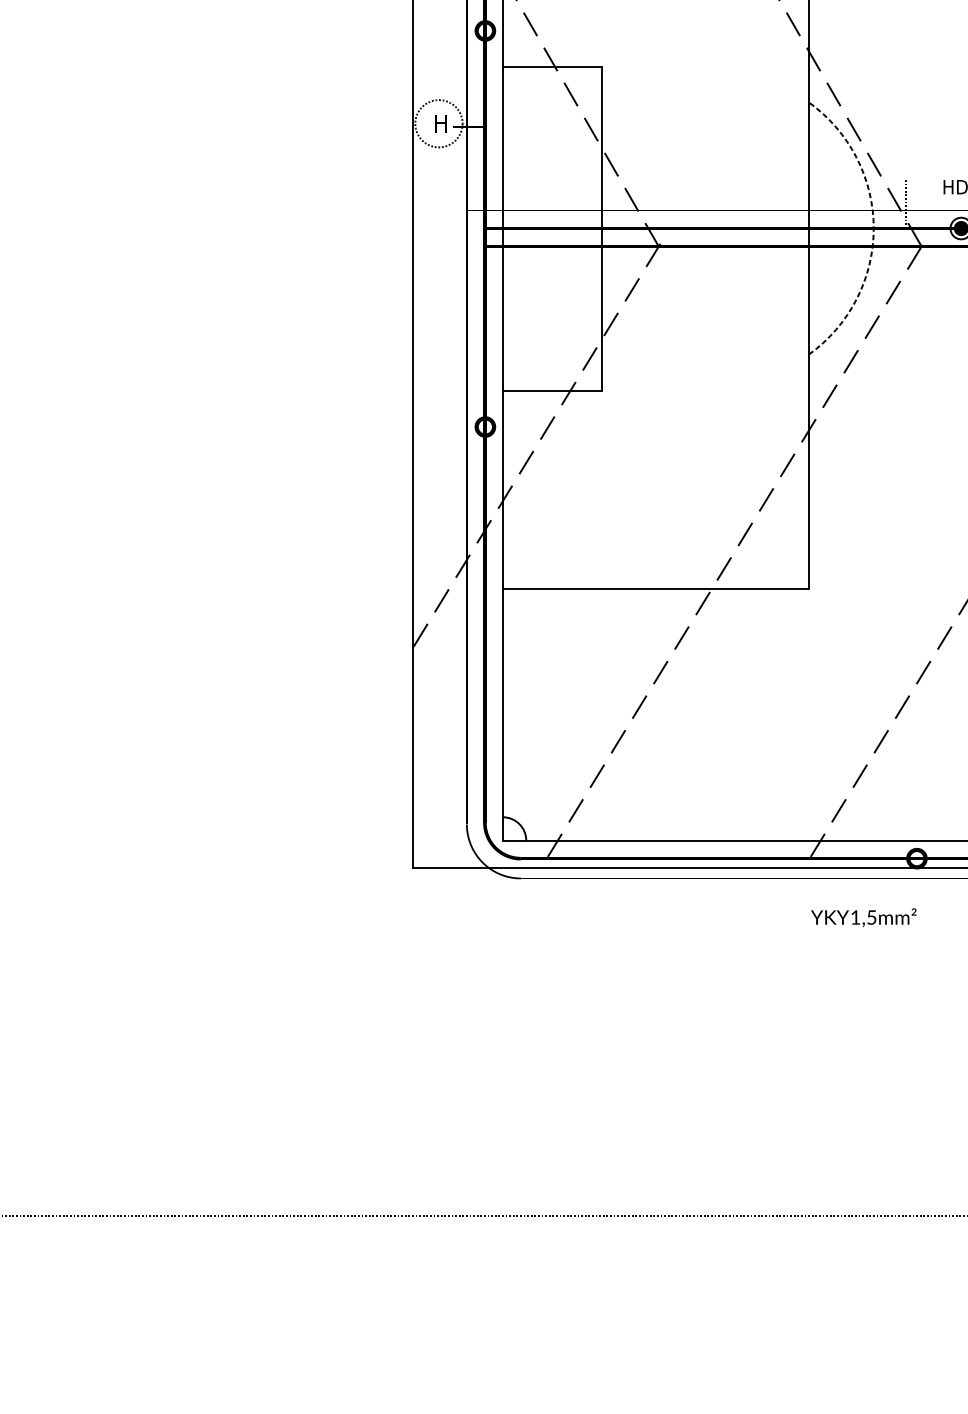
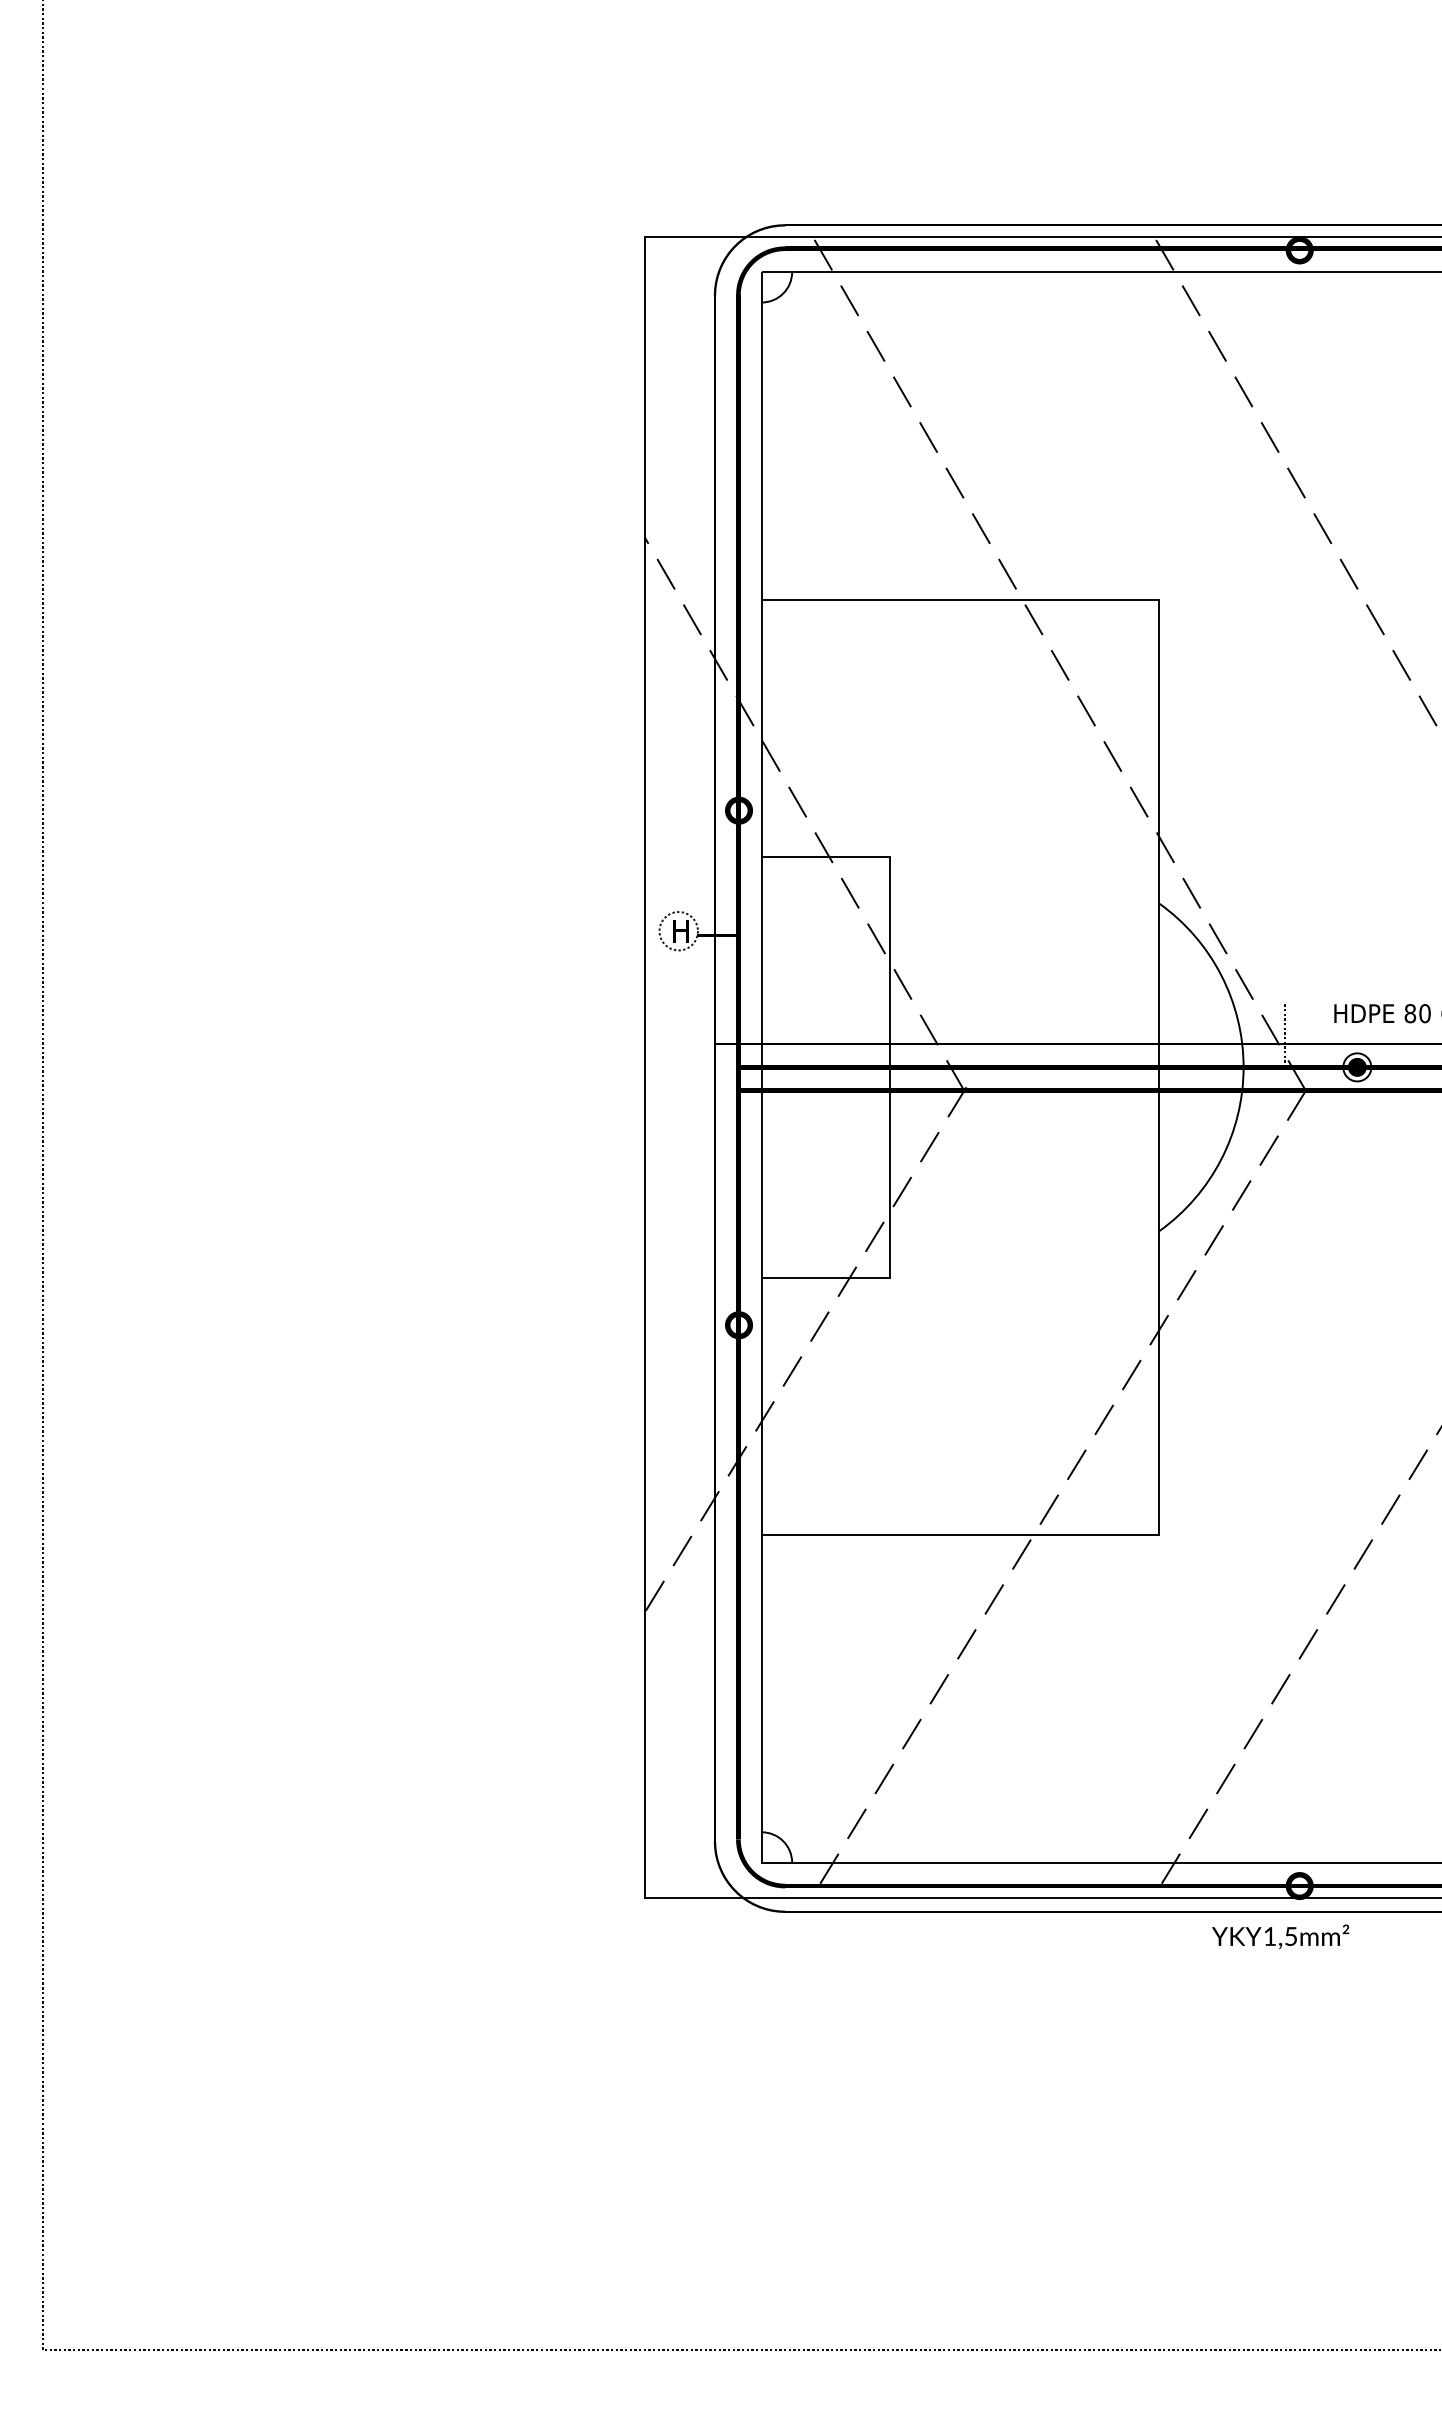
circle: (438, 123) -> (678, 931), size x0.62
arc: (873, 228) -> (1243, 1067), dashed -> solid
text: (863, 917) -> (1280, 1936), moved

